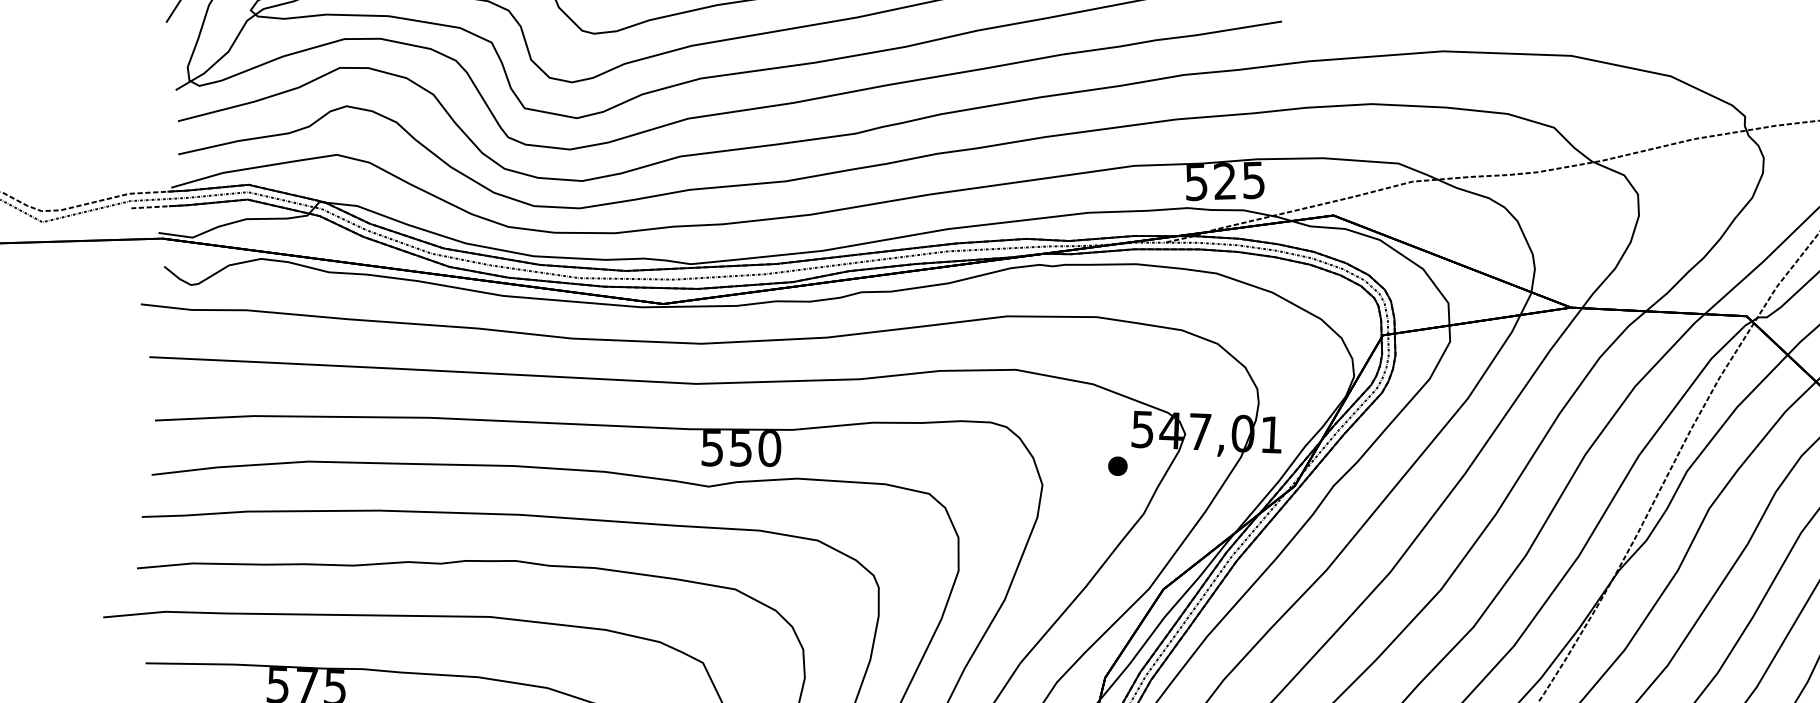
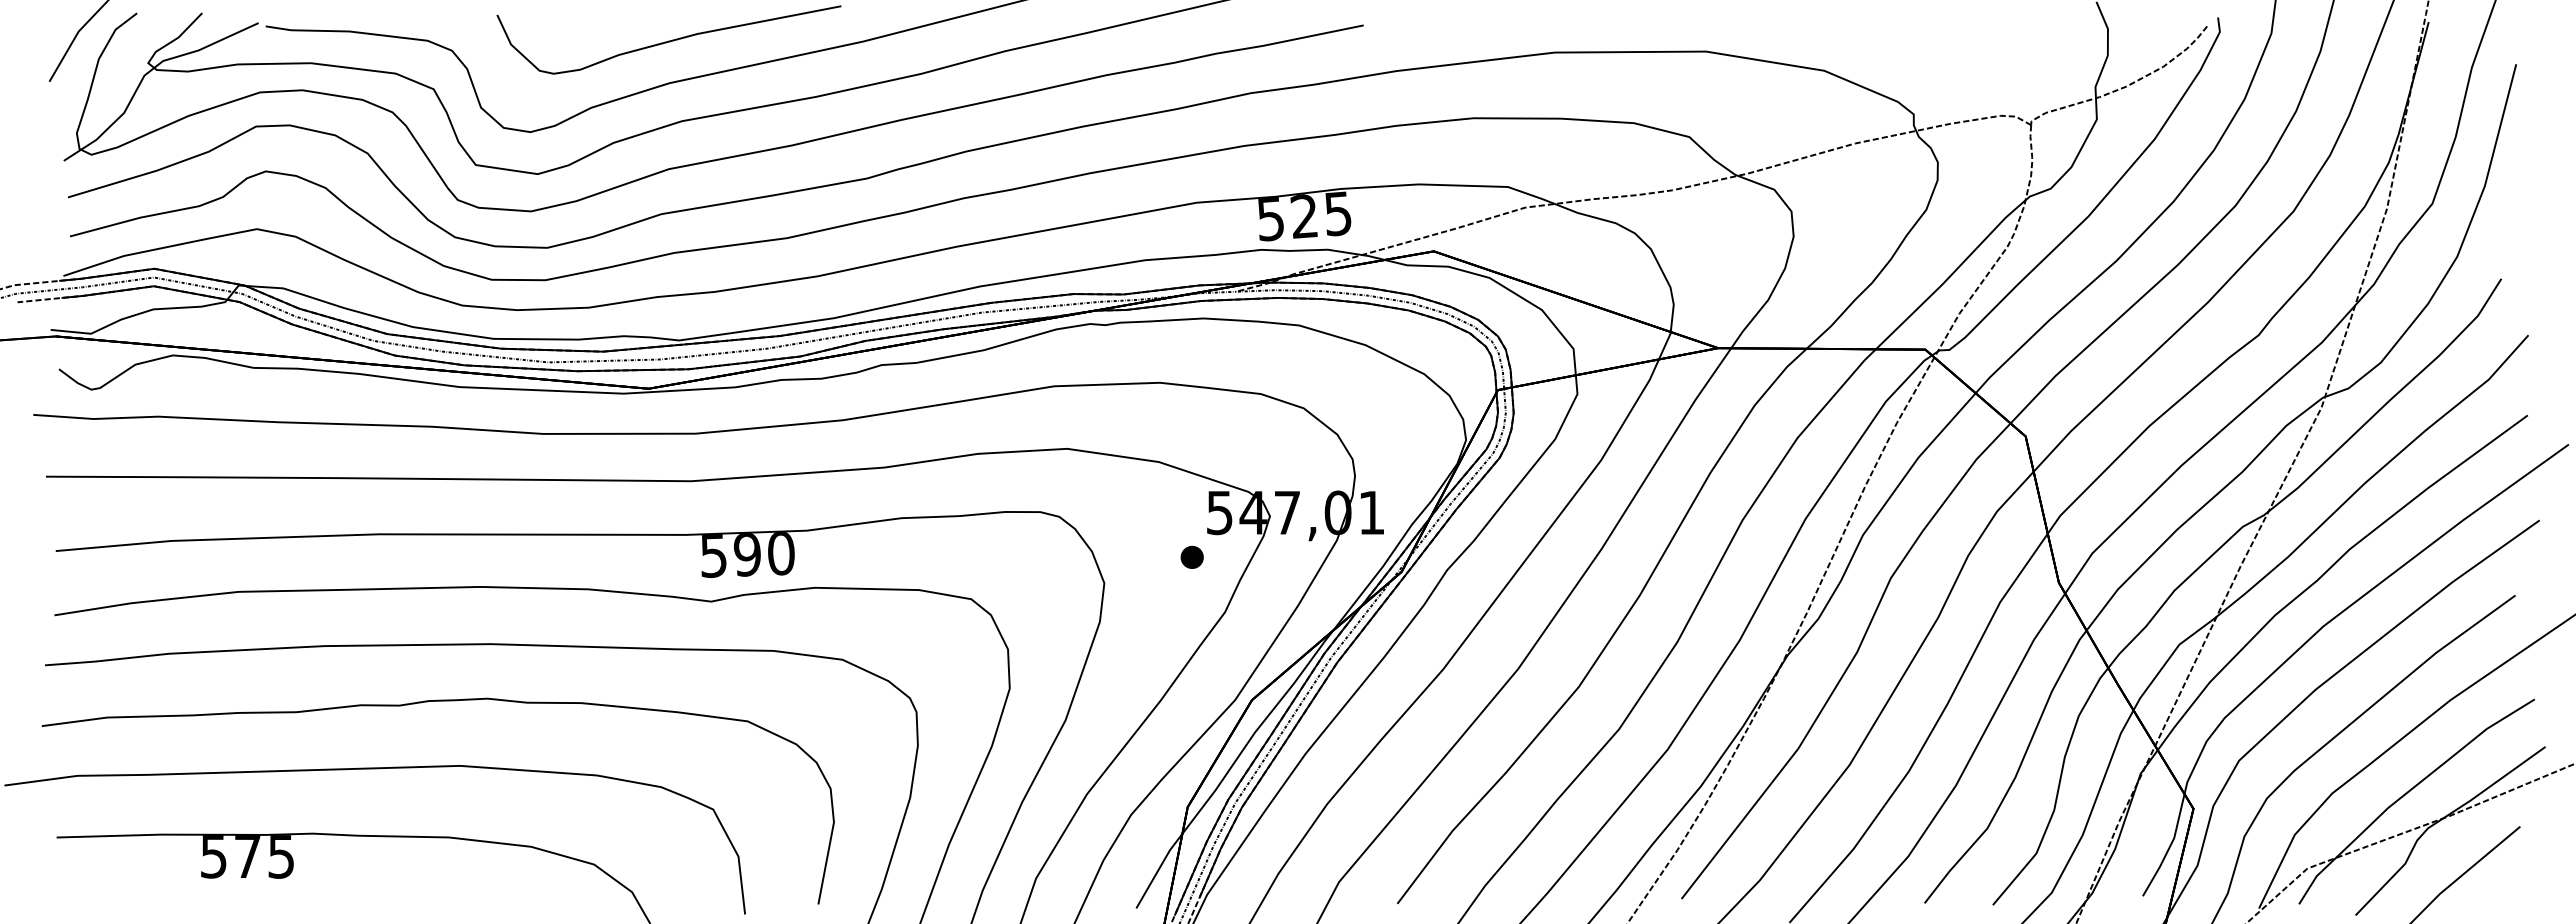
text: (740, 447) -> (746, 554), 550 -> 590

